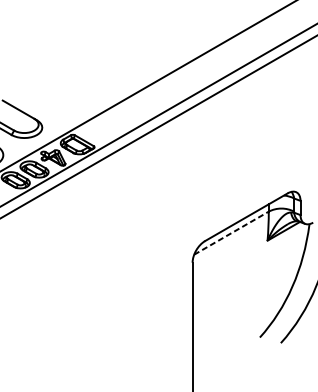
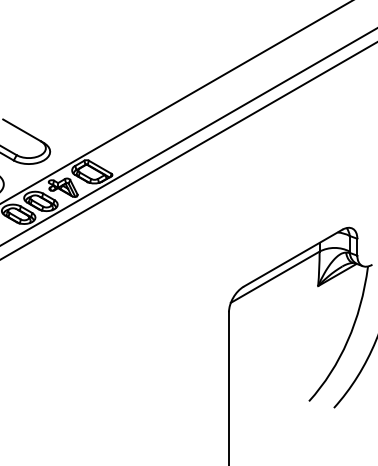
line: (231, 232) -> (275, 276), dashed -> solid

